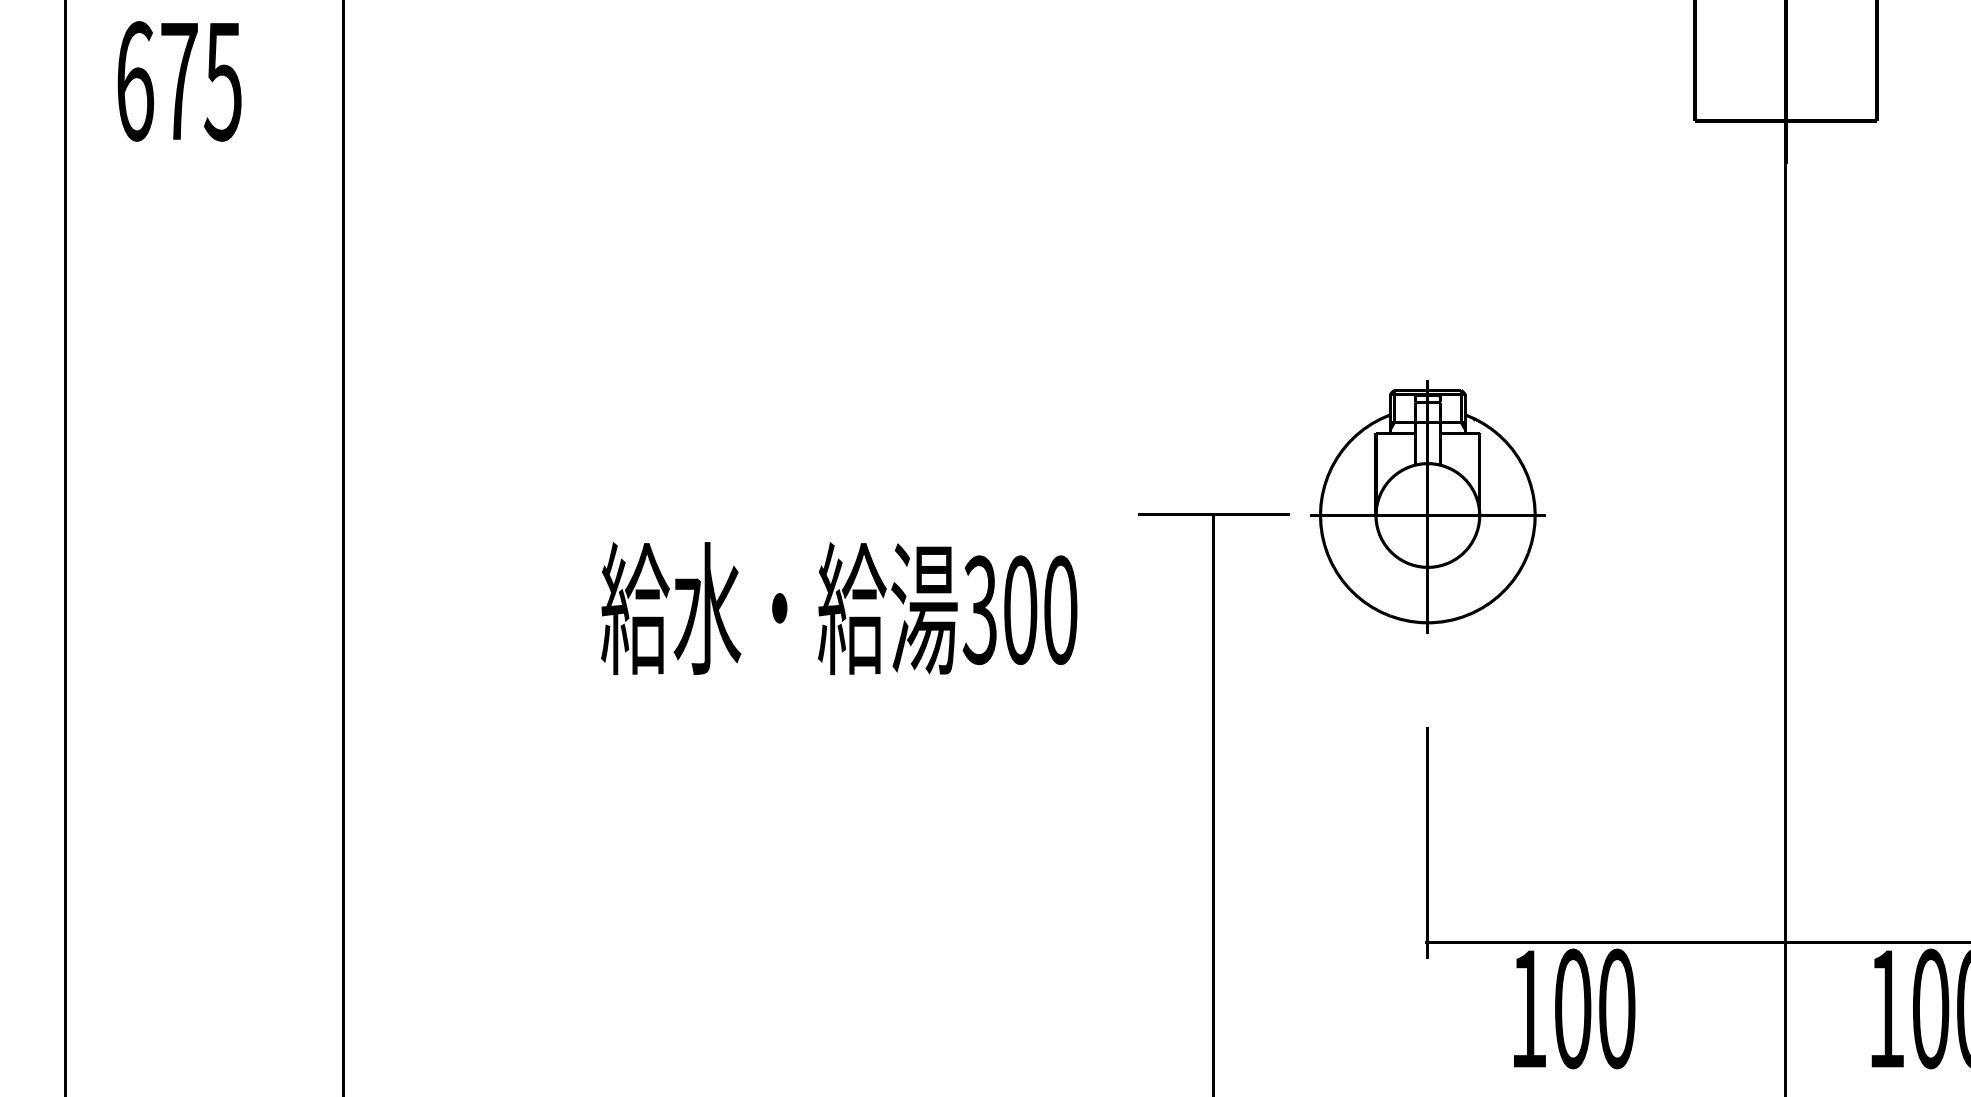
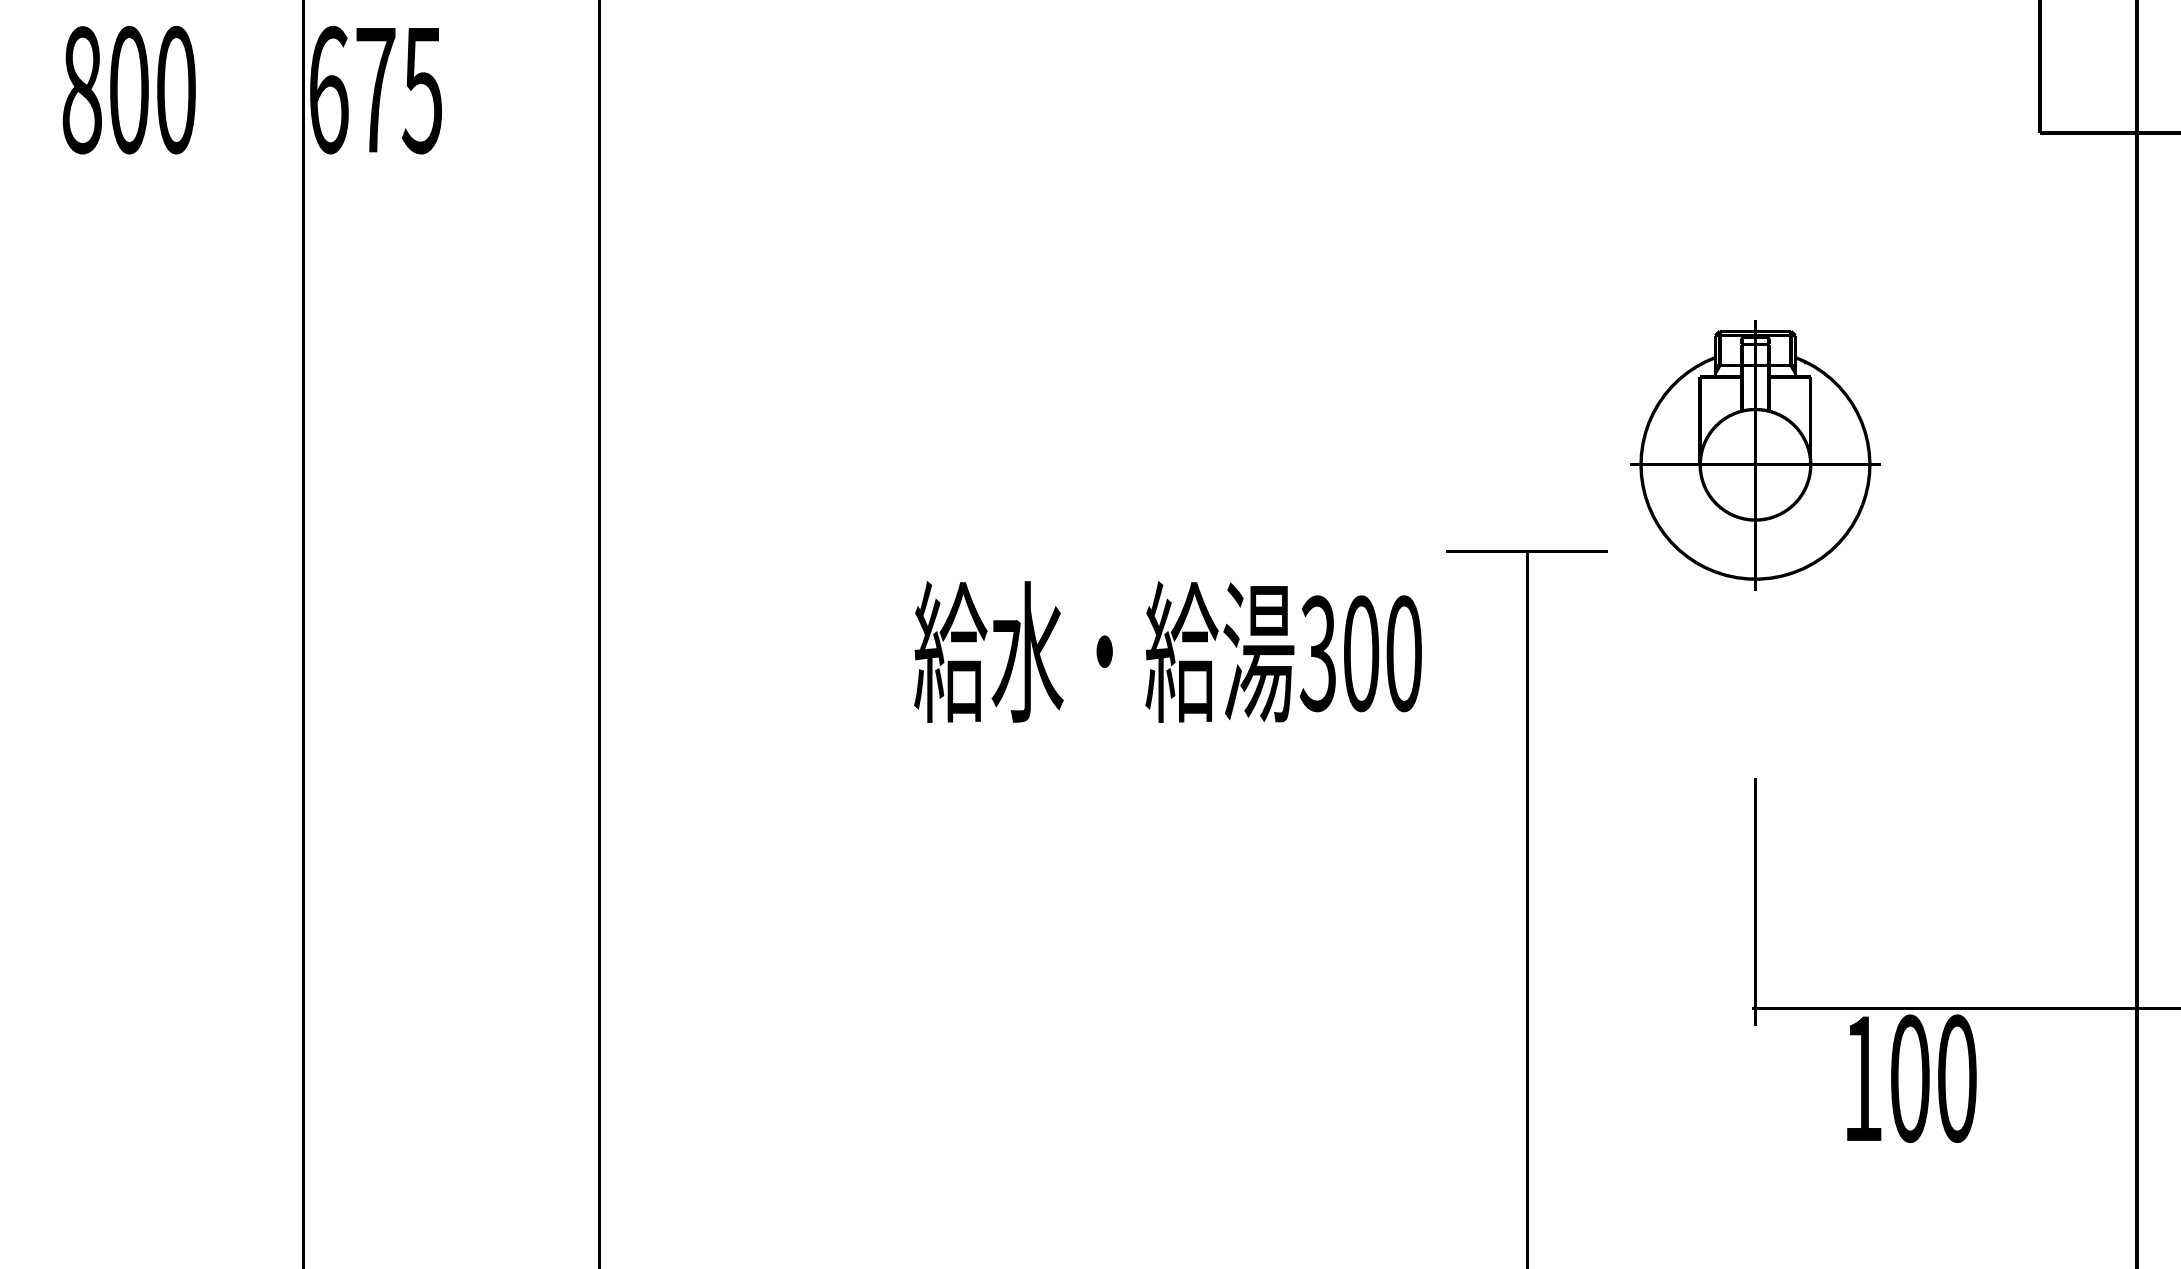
text: (179, 80) -> (375, 89), moved
part: (1427, 506) -> (1755, 455), moved
text: (838, 608) -> (1167, 651), moved

